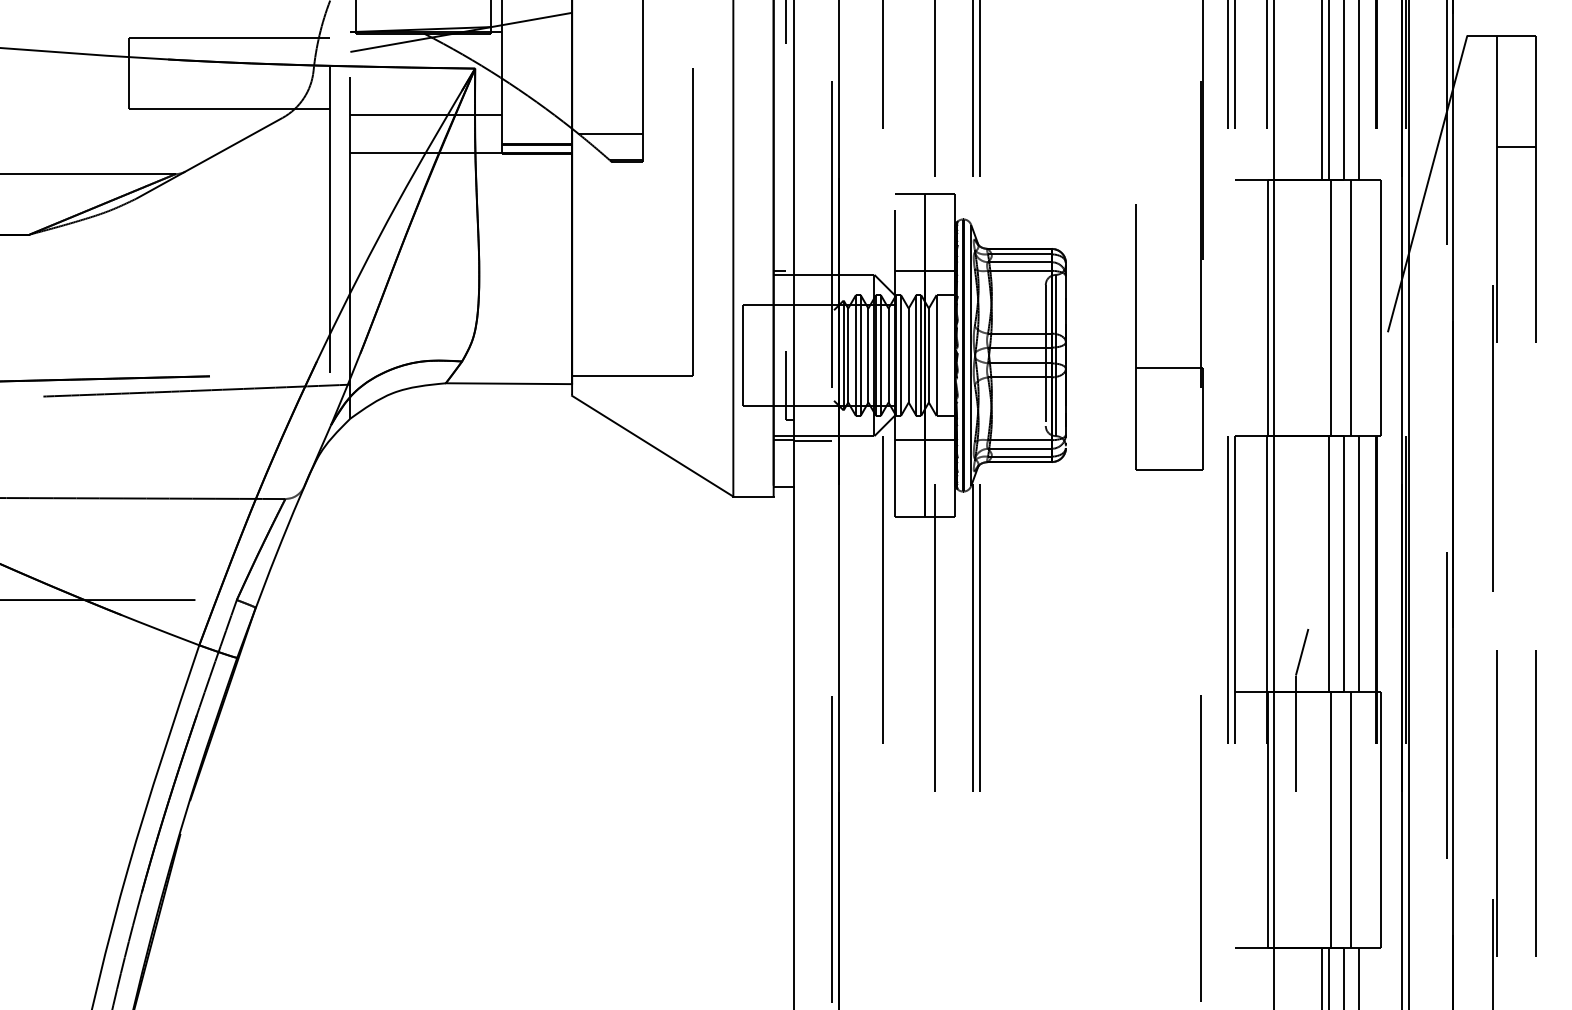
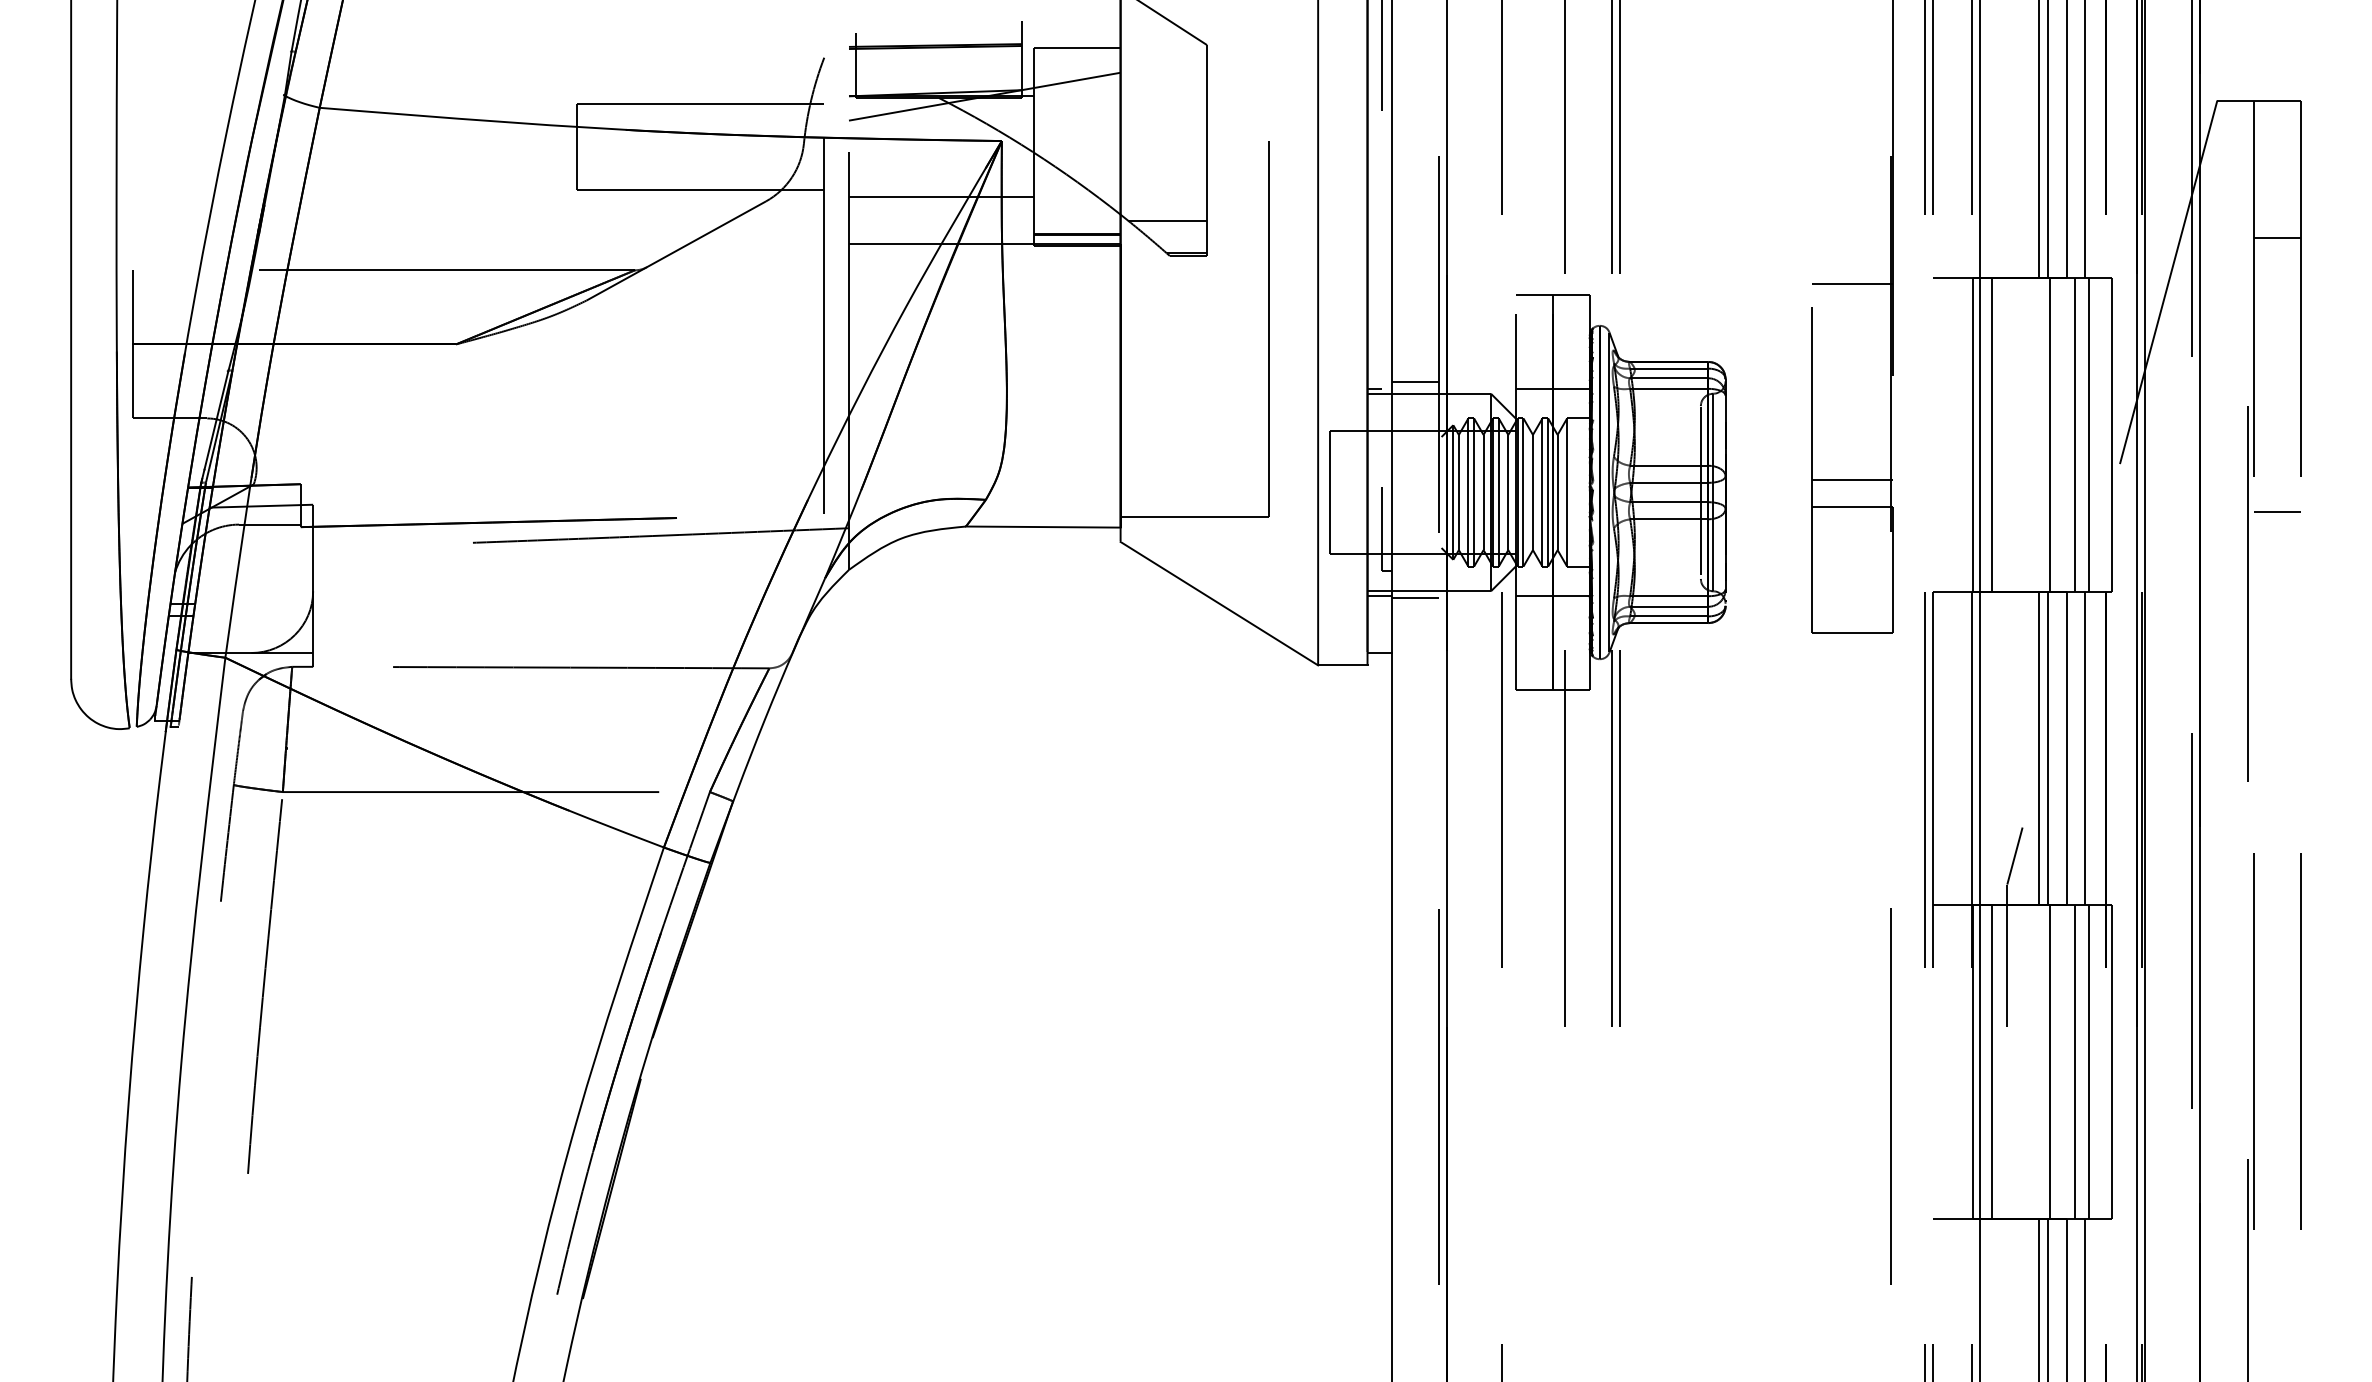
line: (1169, 185) -> (1852, 284), added
line: (812, 265) -> (1415, 382), added
line: (1283, 308) -> (1992, 434), added
line: (1363, 308) -> (2089, 434), added
line: (1169, 345) -> (1852, 480), added
line: (1515, 371) -> (2276, 511), added
line: (1321, 564) -> (2038, 748), added
line: (1283, 819) -> (1992, 1061), added
line: (1363, 819) -> (2089, 1061), added

